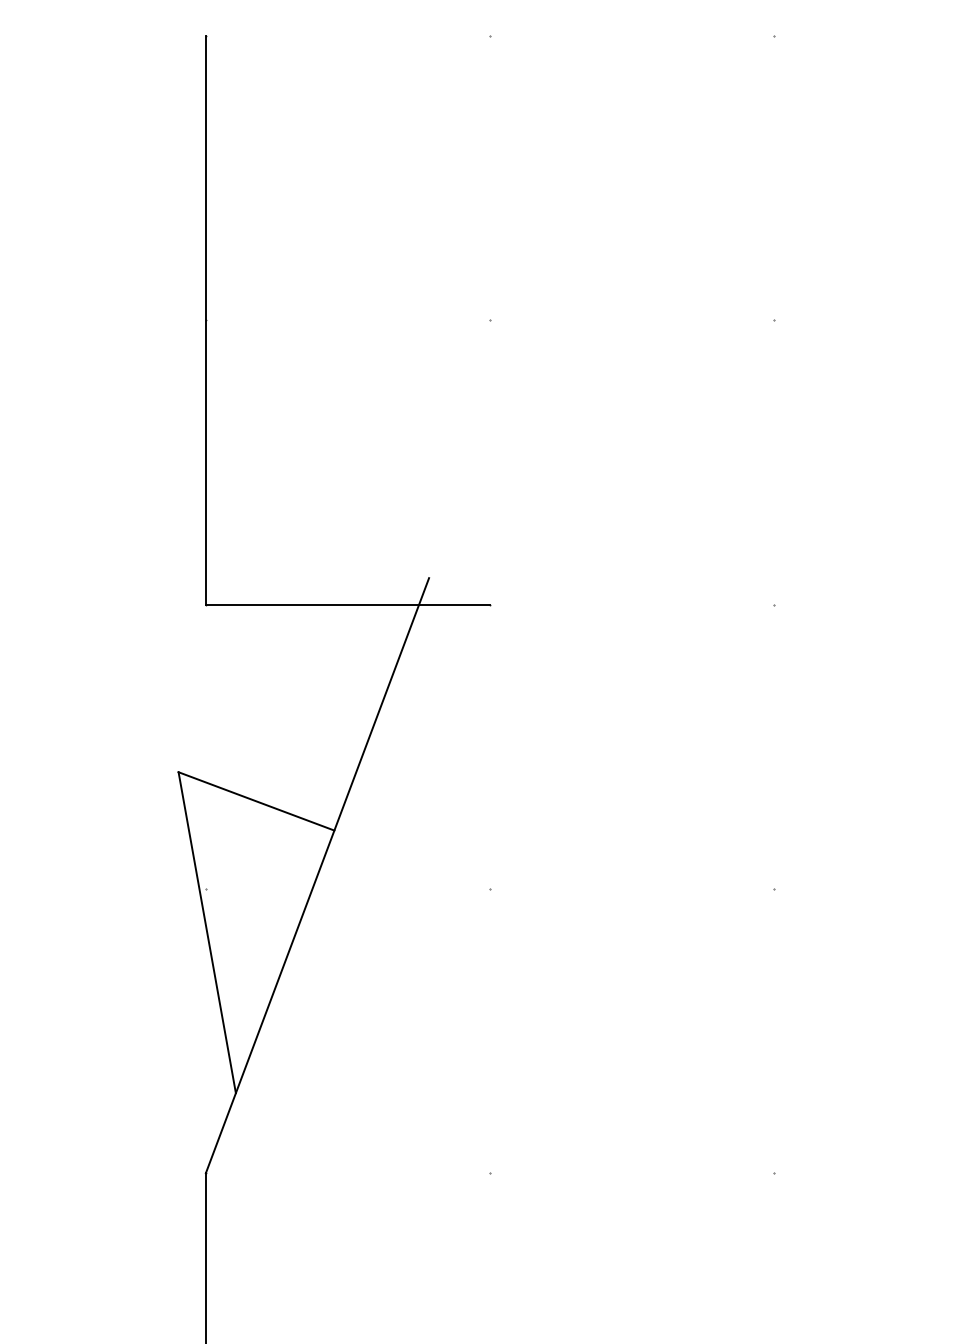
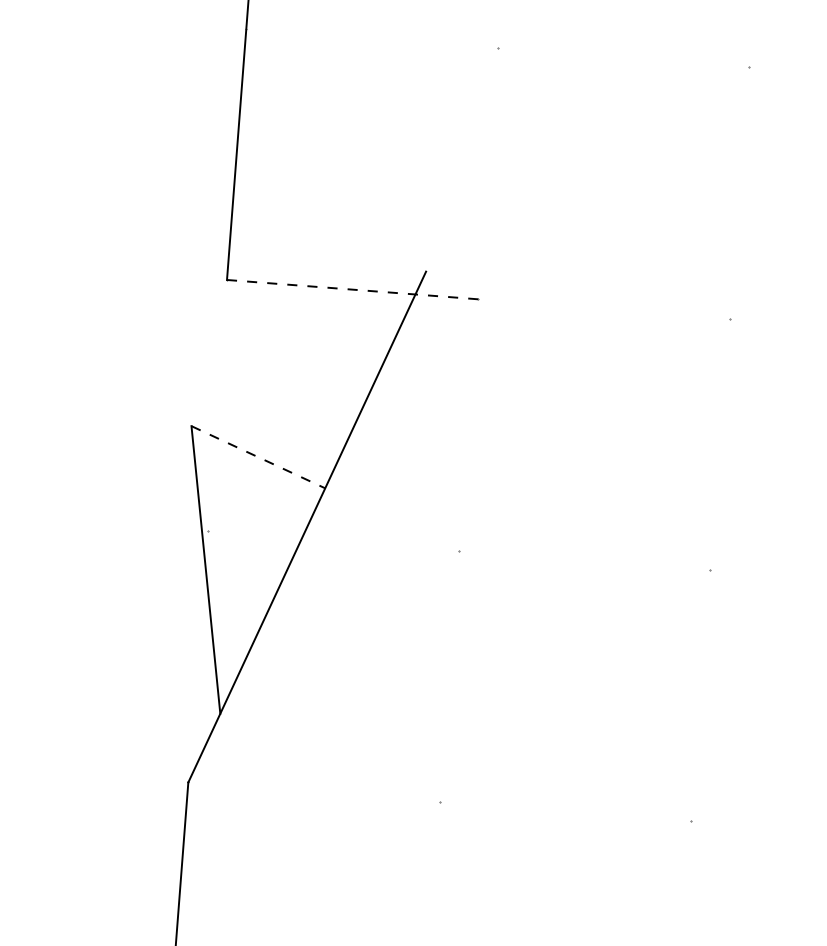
line: (348, 604) -> (353, 289), solid -> dashed
line: (256, 801) -> (258, 457), solid -> dashed

